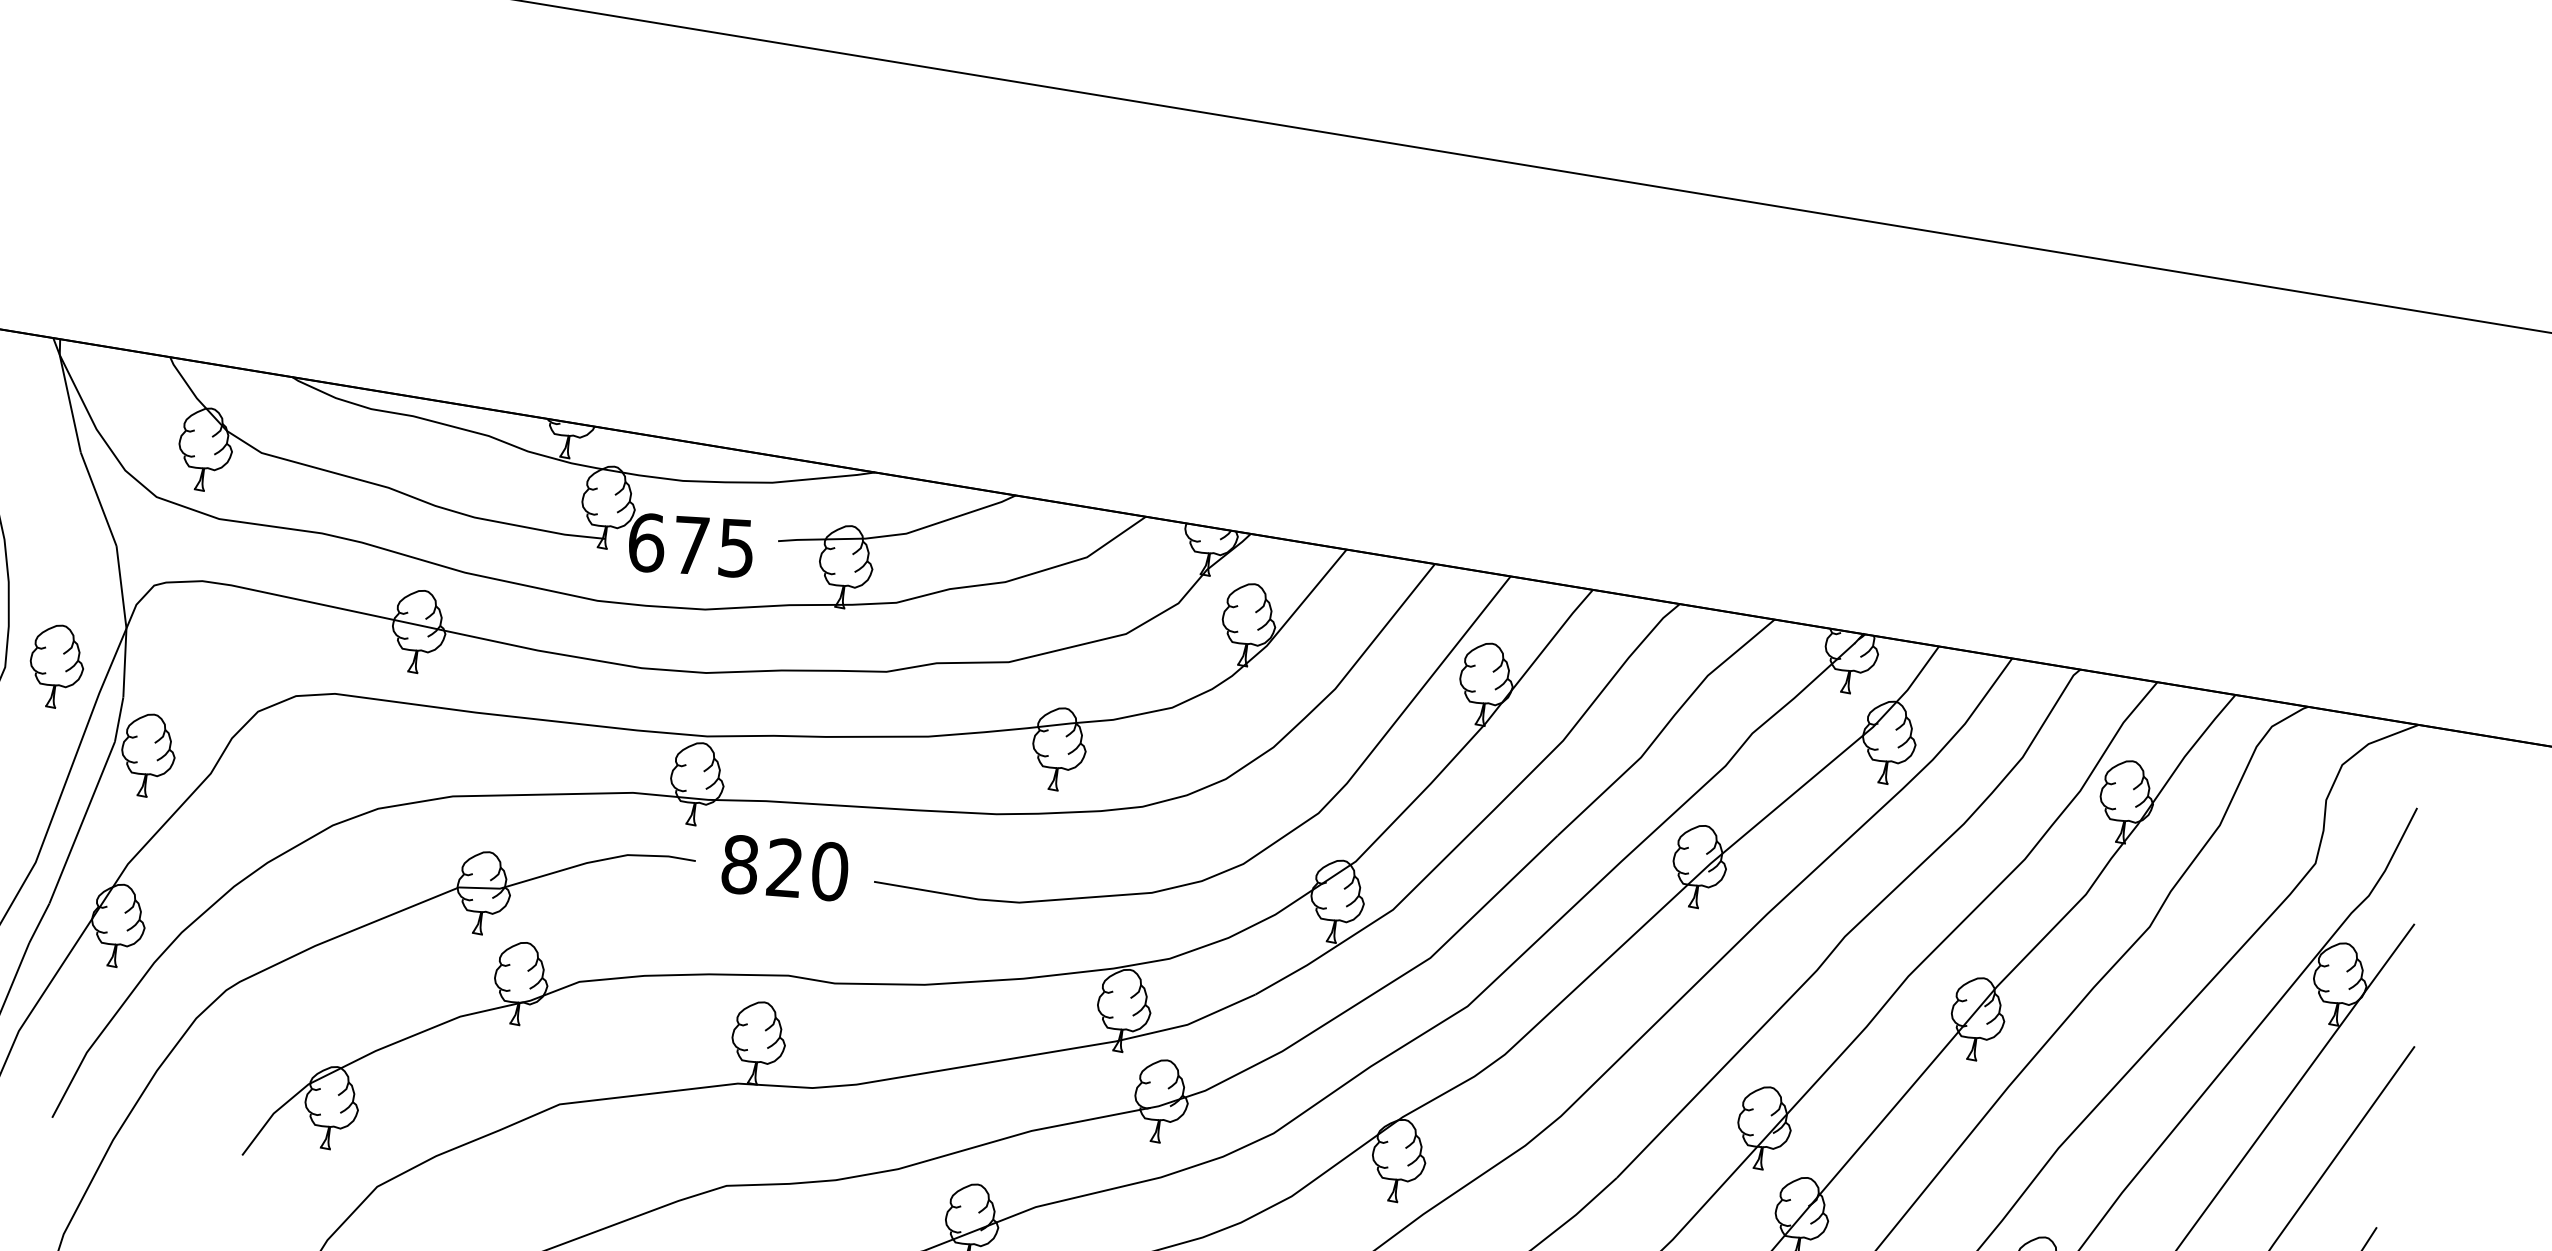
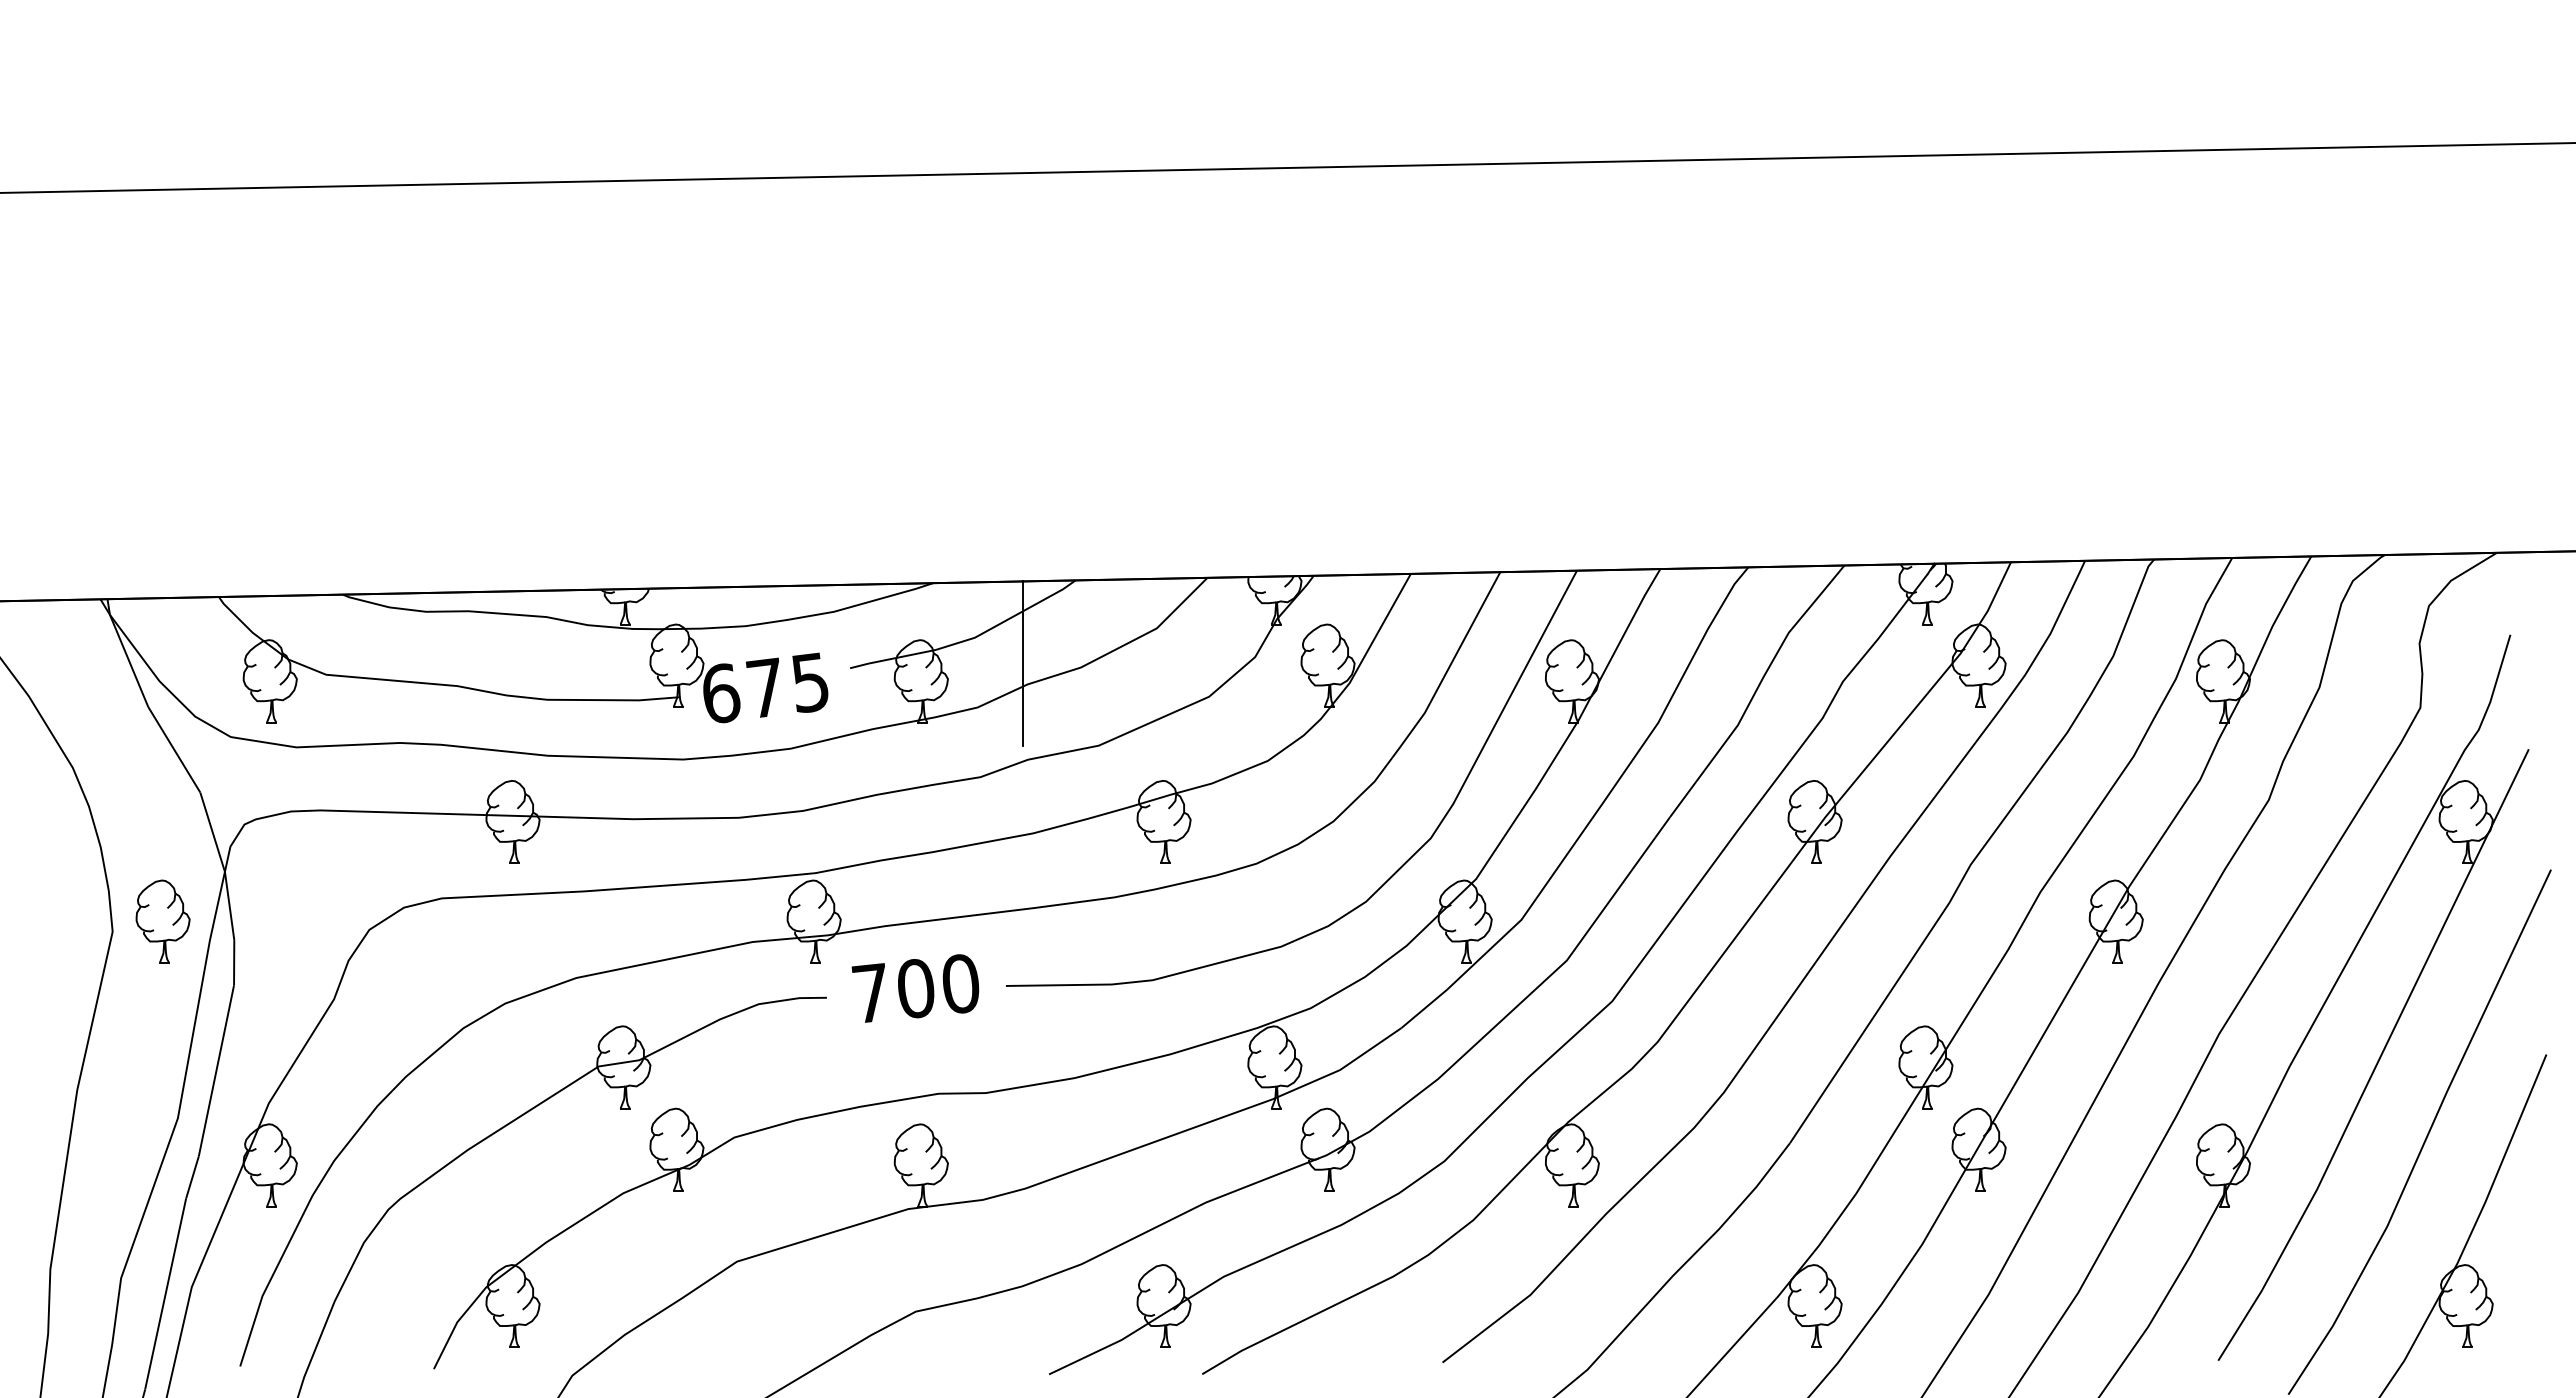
line: (949, 567) -> (1023, 663), added
part: (147, 755) -> (268, 992), removed
text: (761, 866) -> (892, 991), 820 -> 700

